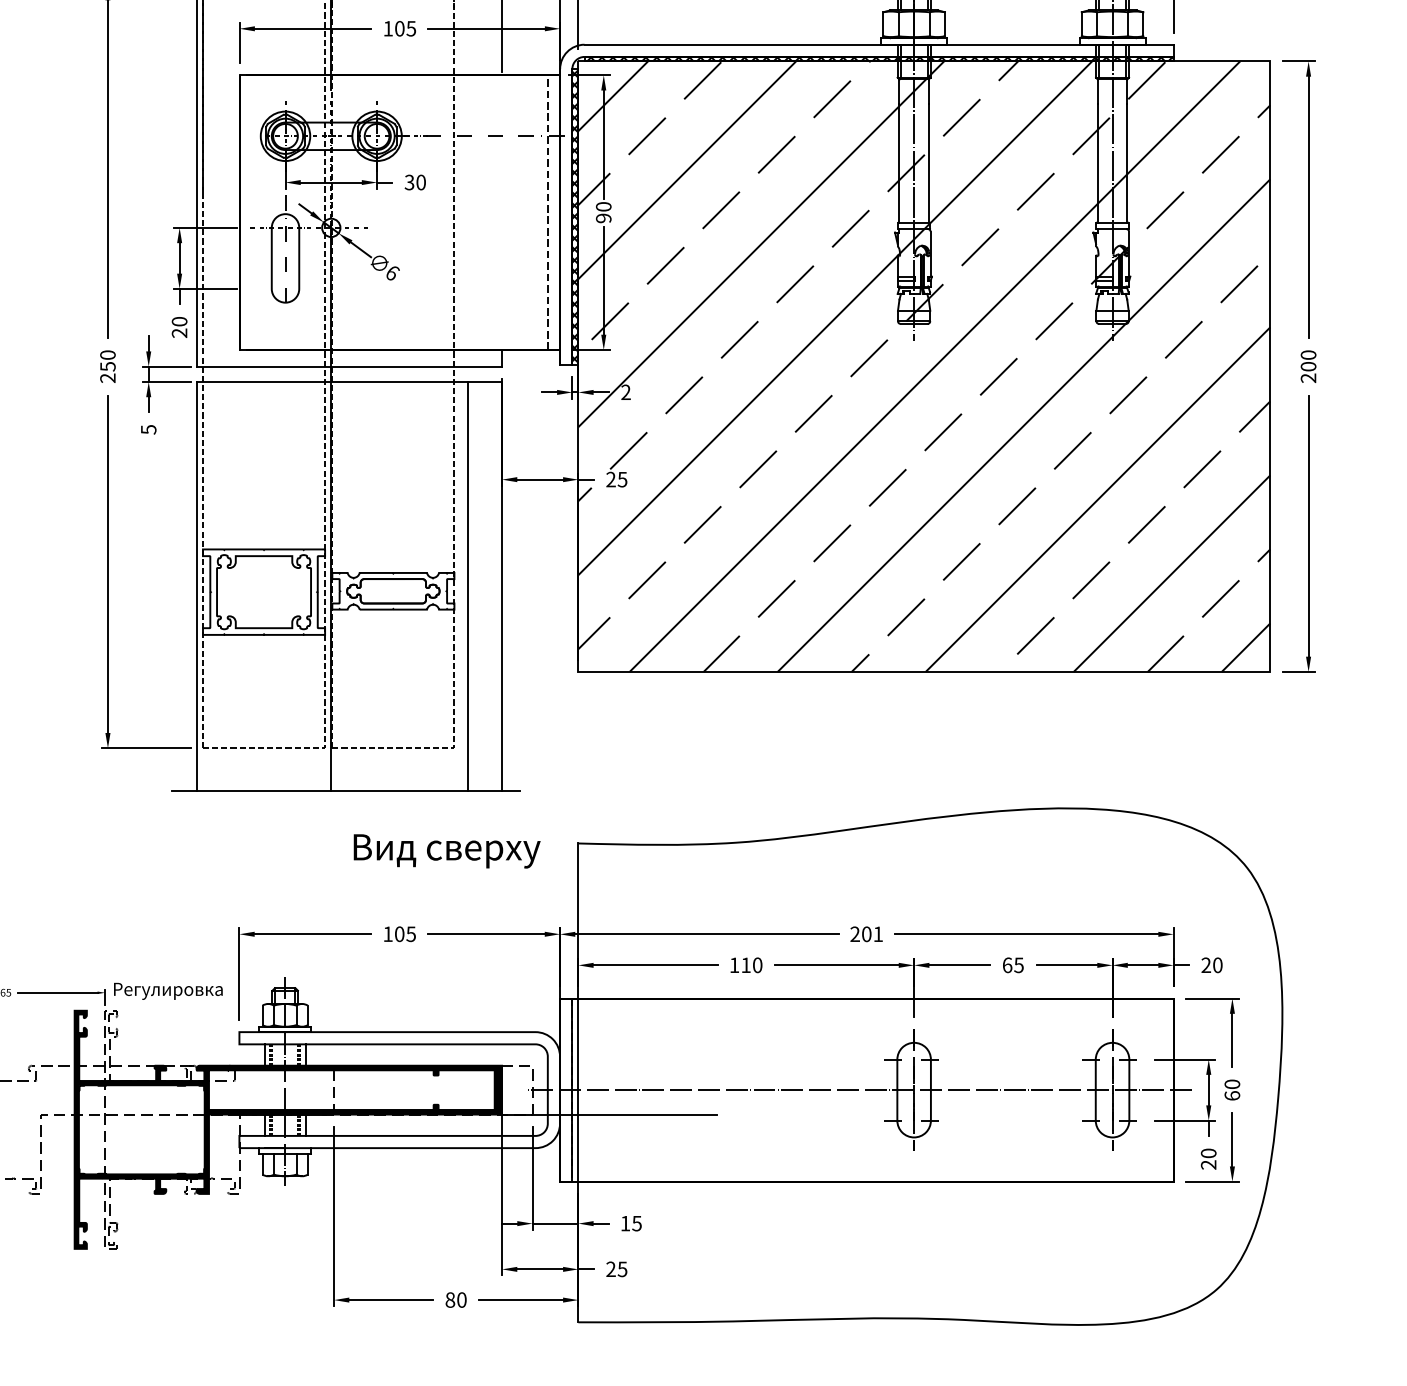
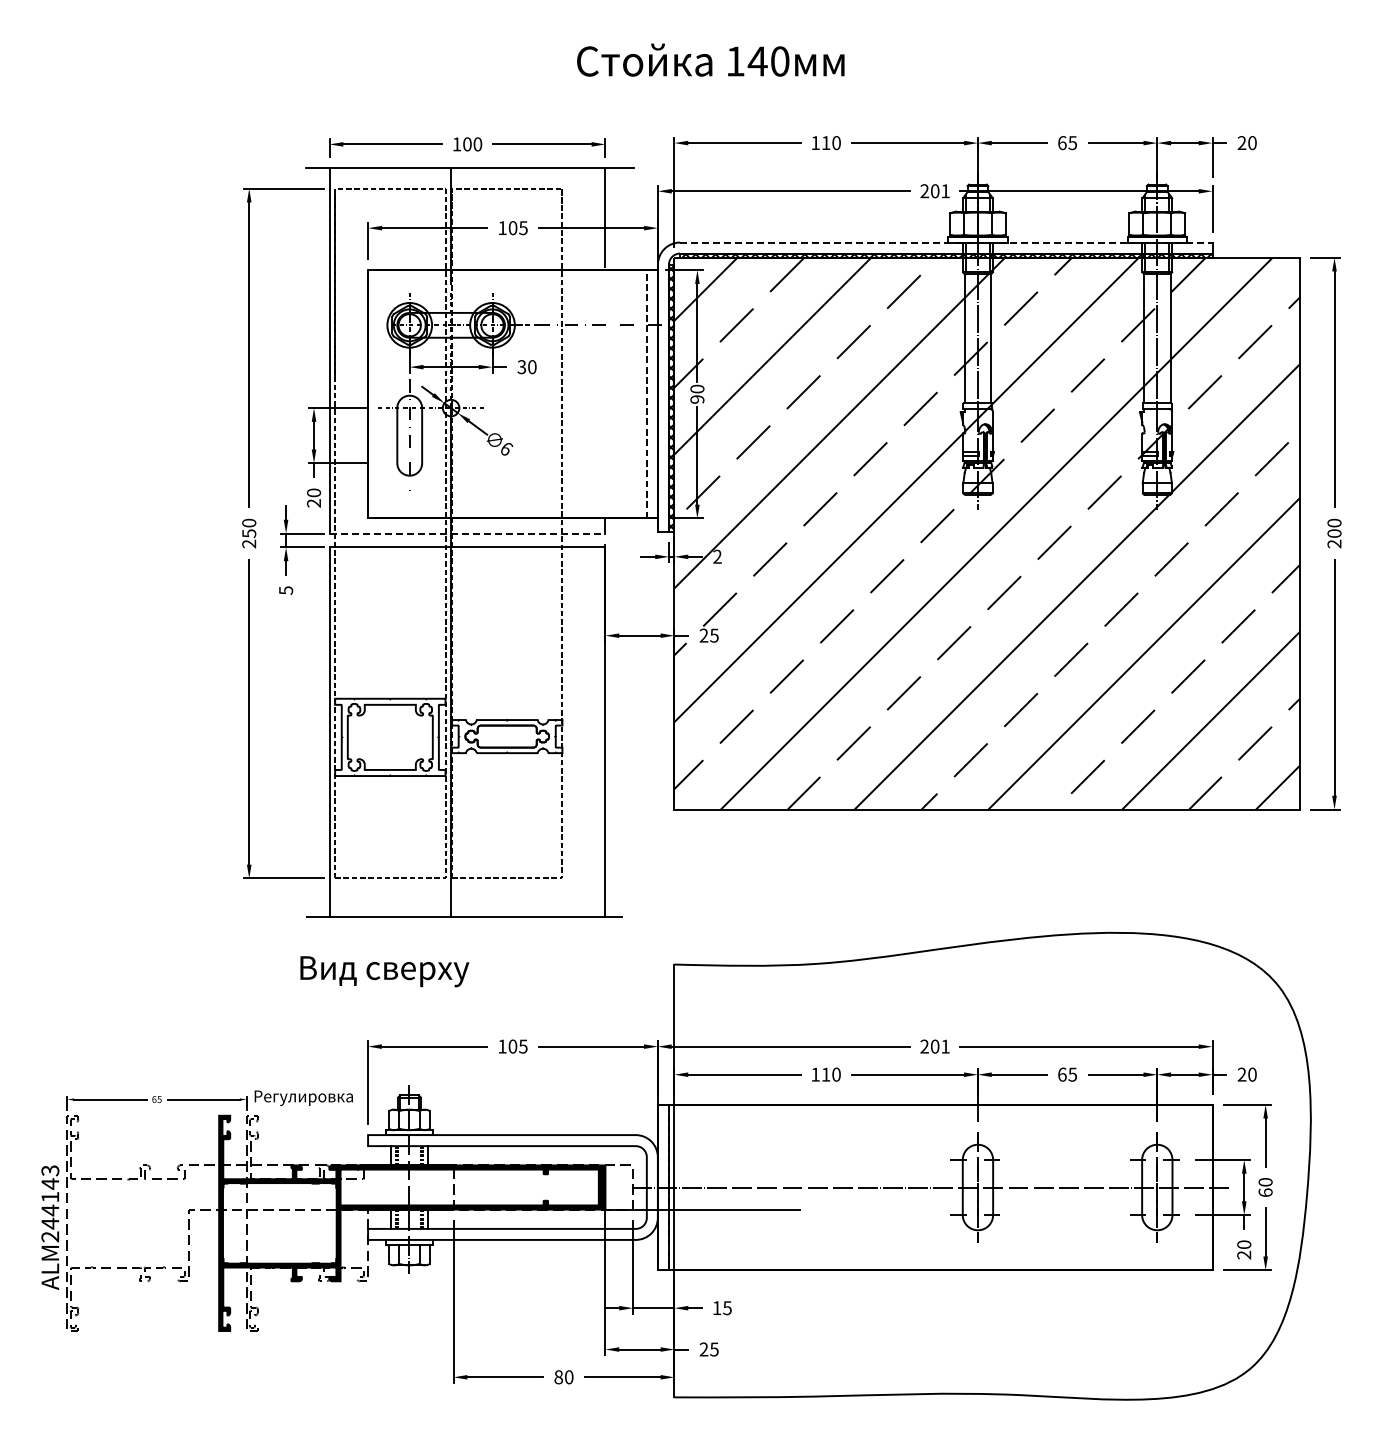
line: (879, 44) -> (946, 242), solid -> dashed
line: (349, 366) -> (467, 533), solid -> dashed
line: (468, 586) -> (575, 732), removed
text: (446, 851) -> (384, 971), moved

